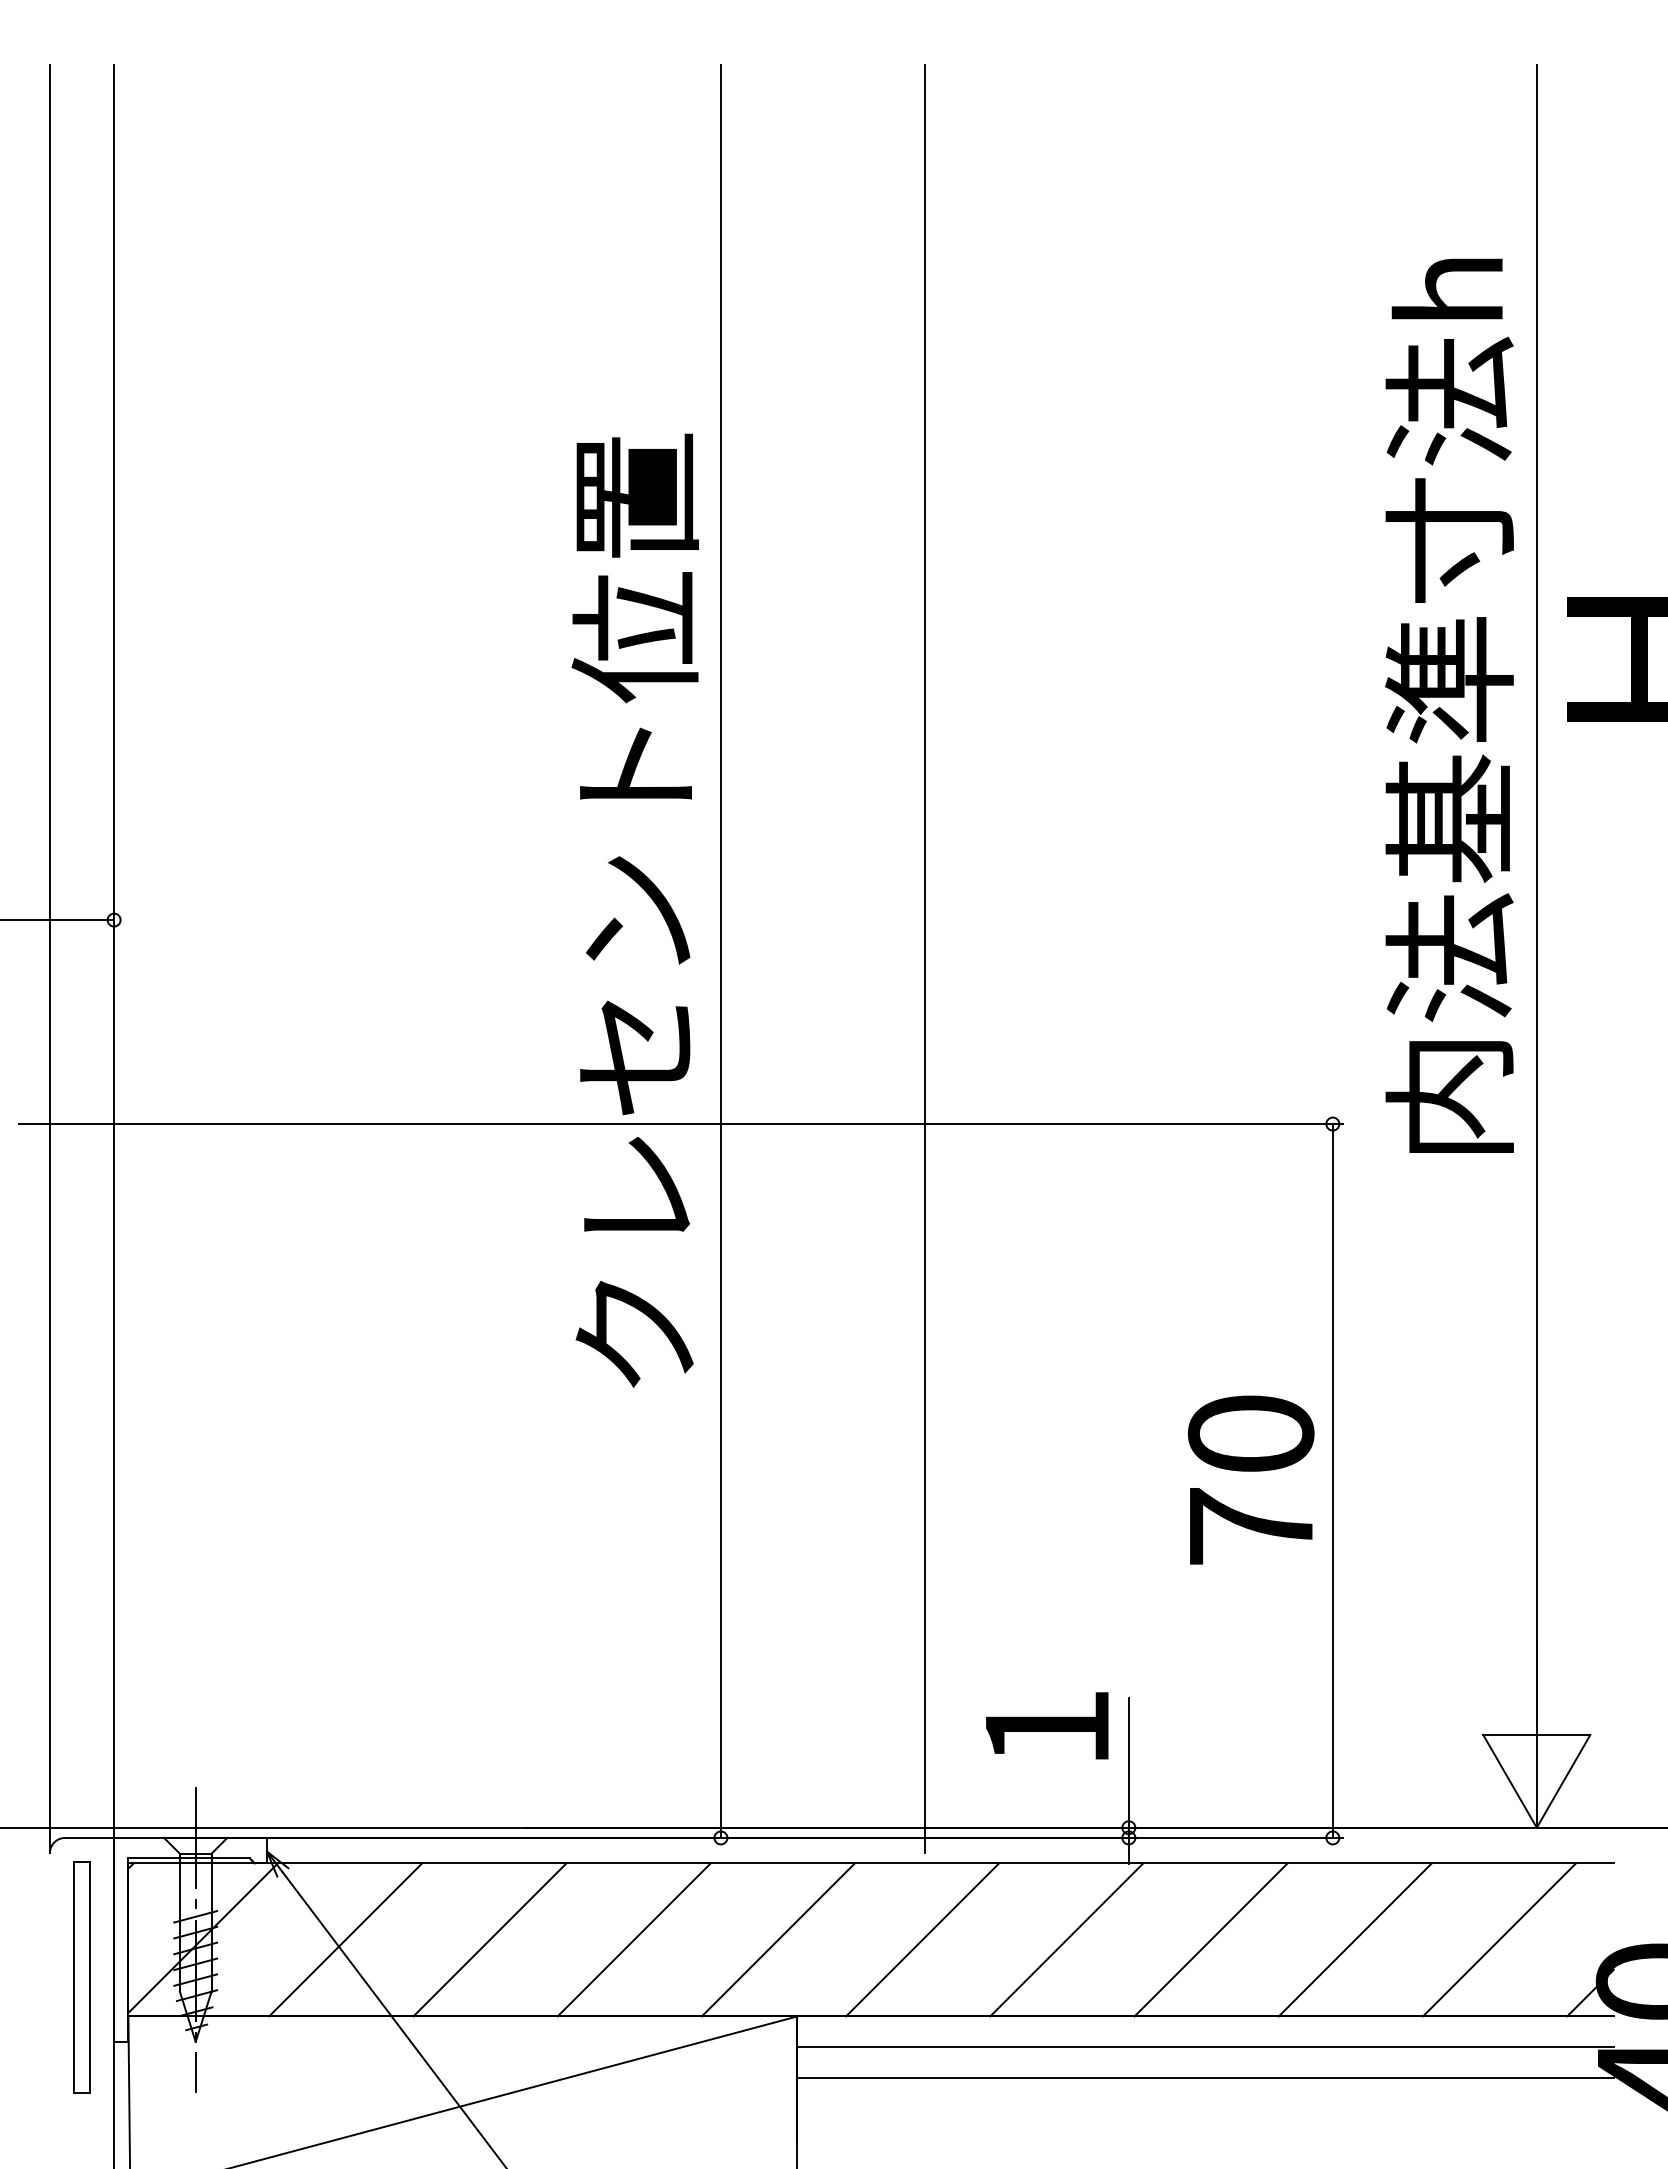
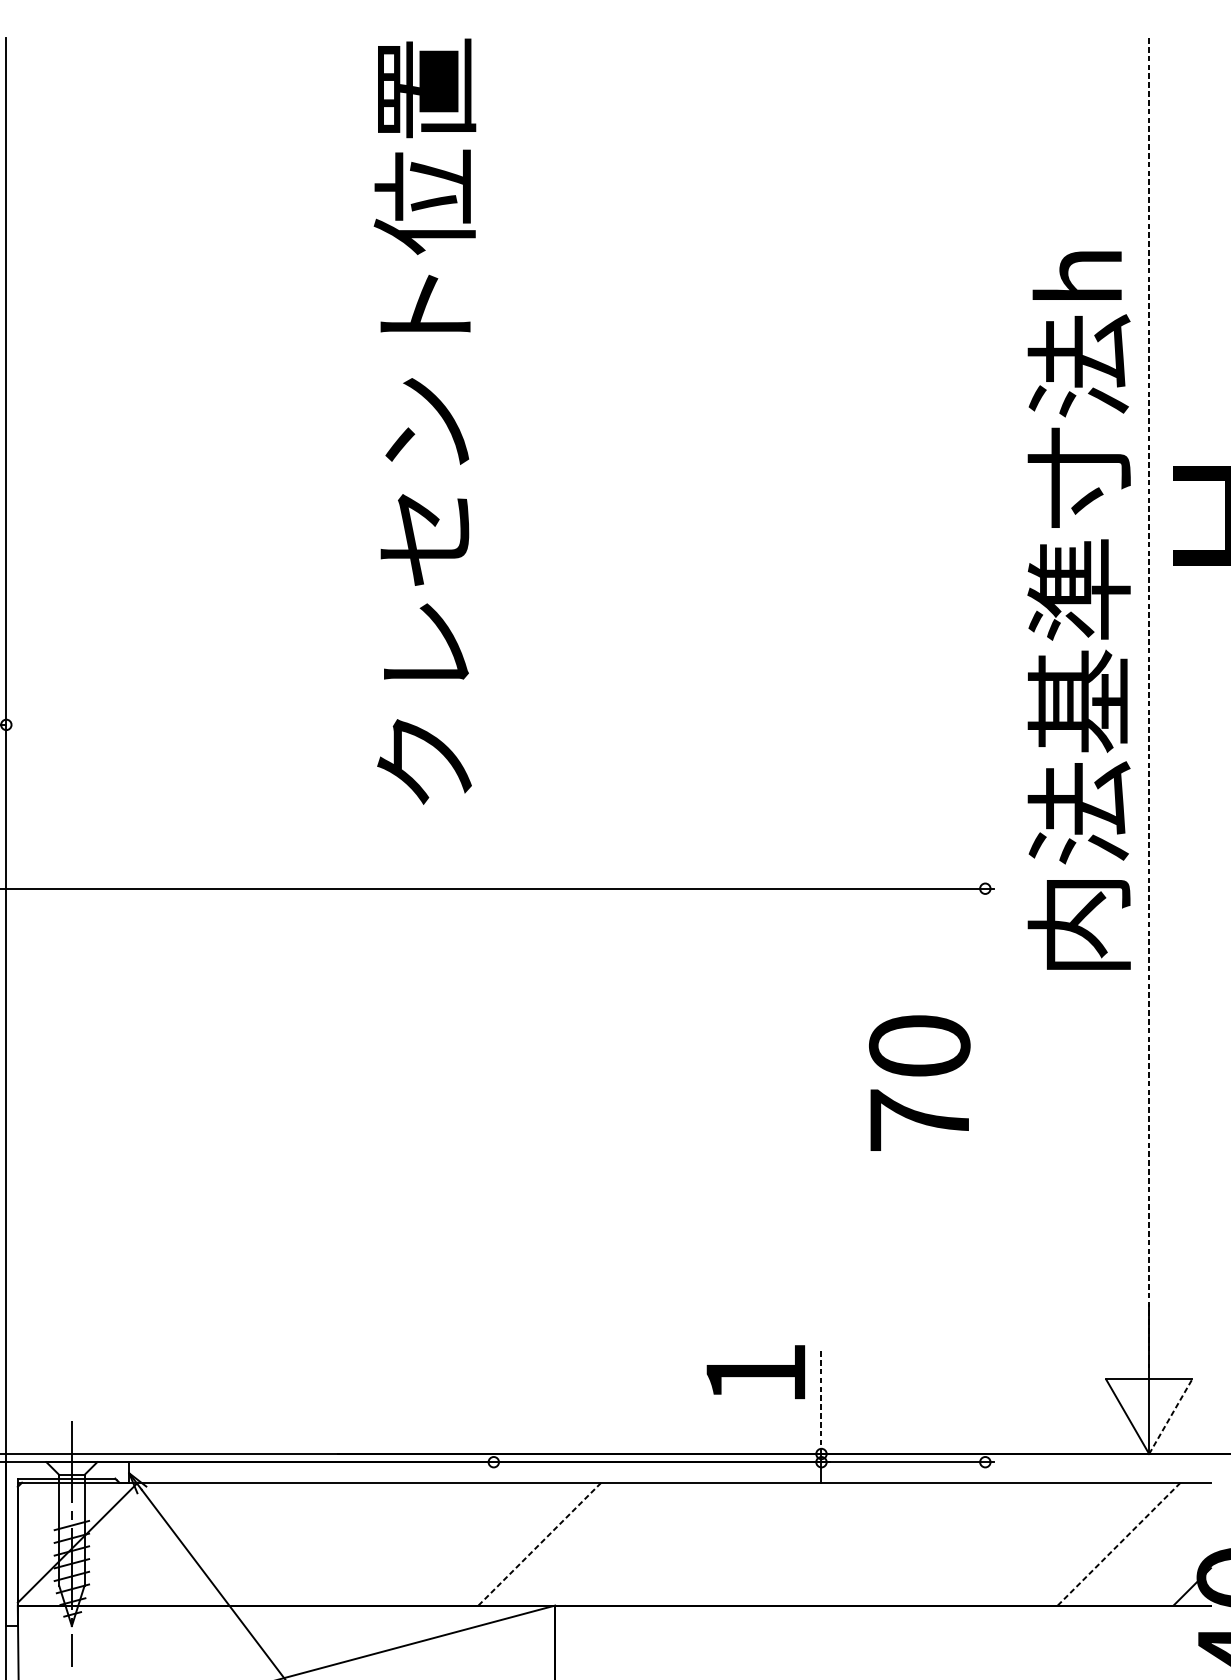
text: (1449, 705) -> (1079, 610), moved
line: (1536, 892) -> (1148, 702), solid -> dashed
text: (634, 910) -> (424, 421), moved
line: (720, 951) -> (493, 750), removed
line: (924, 959) -> (657, 756), removed
text: (1251, 1479) -> (919, 1082), moved
line: (1332, 1480) -> (985, 1175), removed
line: (1128, 1762) -> (821, 1401), solid -> dashed
line: (1563, 1781) -> (1170, 1416), solid -> dashed
line: (345, 1939) -> (192, 1543), removed
line: (489, 1939) -> (307, 1543), removed
line: (633, 1939) -> (423, 1543), removed
line: (778, 1939) -> (540, 1543), solid -> dashed
line: (922, 1939) -> (655, 1543), removed
line: (1066, 1939) -> (771, 1543), removed
line: (1210, 1939) -> (887, 1543), removed
line: (1354, 1939) -> (1002, 1543), removed
line: (1499, 1939) -> (1119, 1543), solid -> dashed
line: (1205, 2047) -> (883, 1630), removed
line: (1205, 2077) -> (883, 1654), removed

